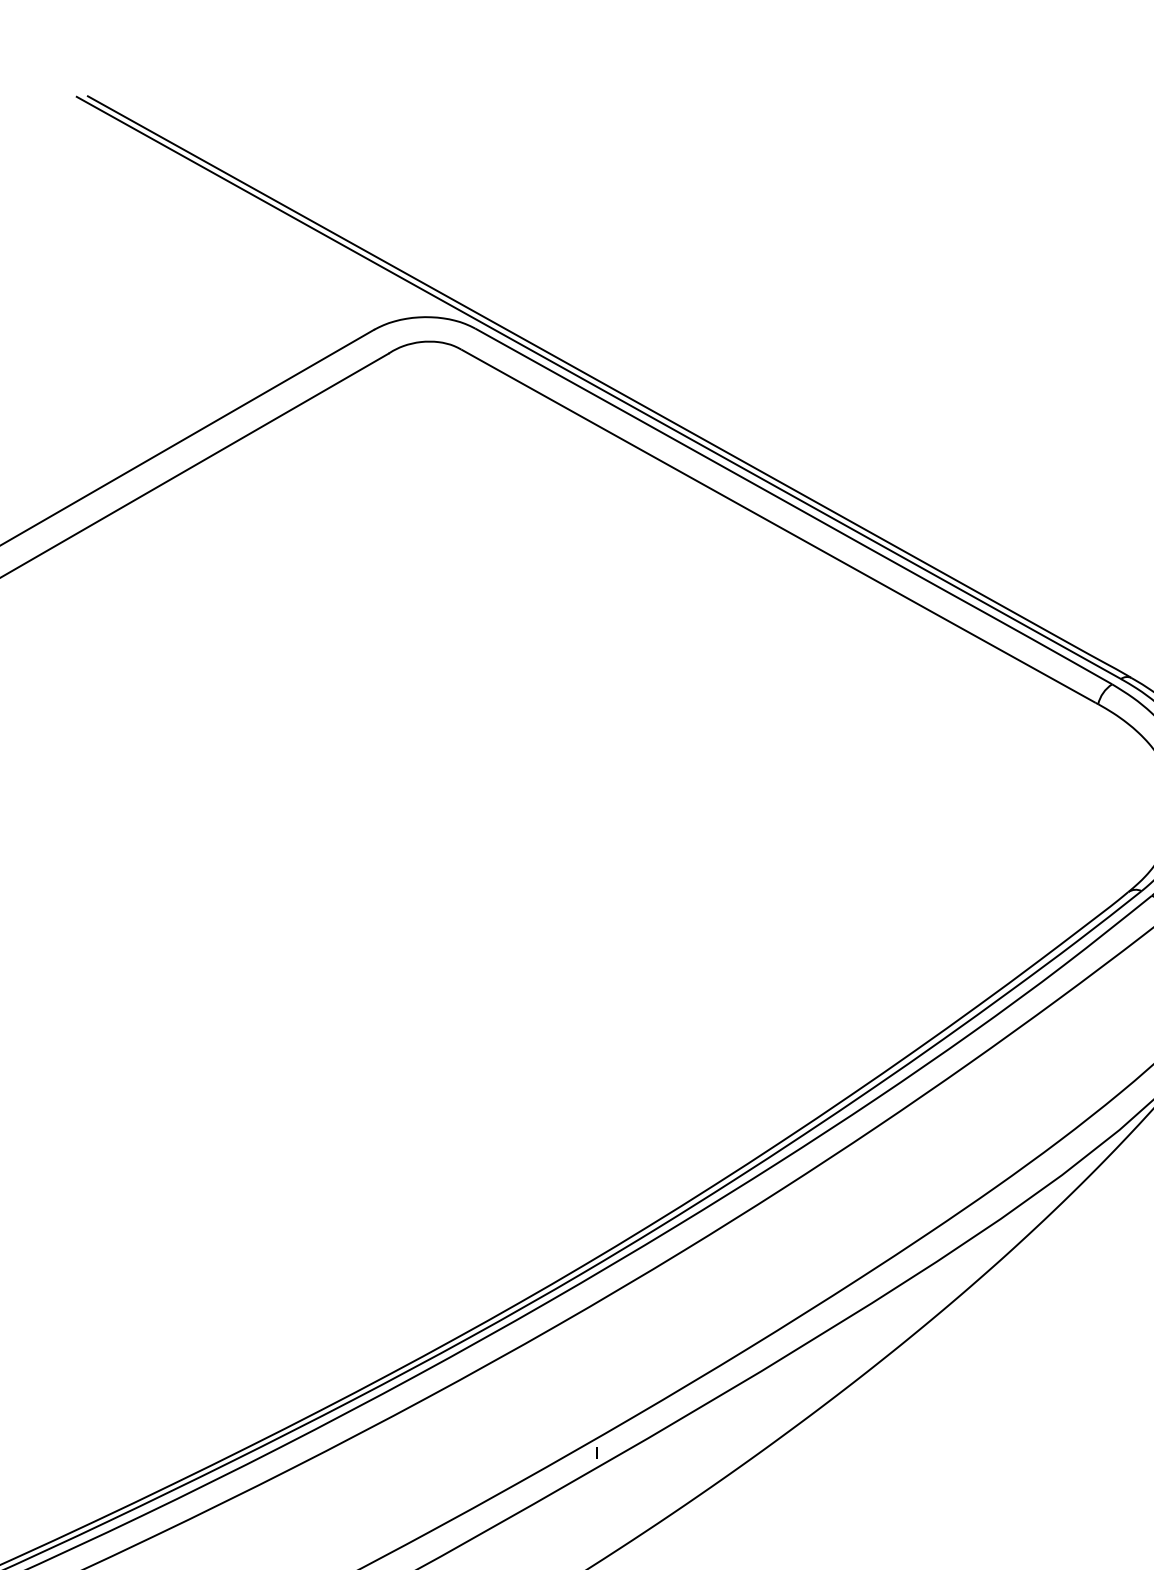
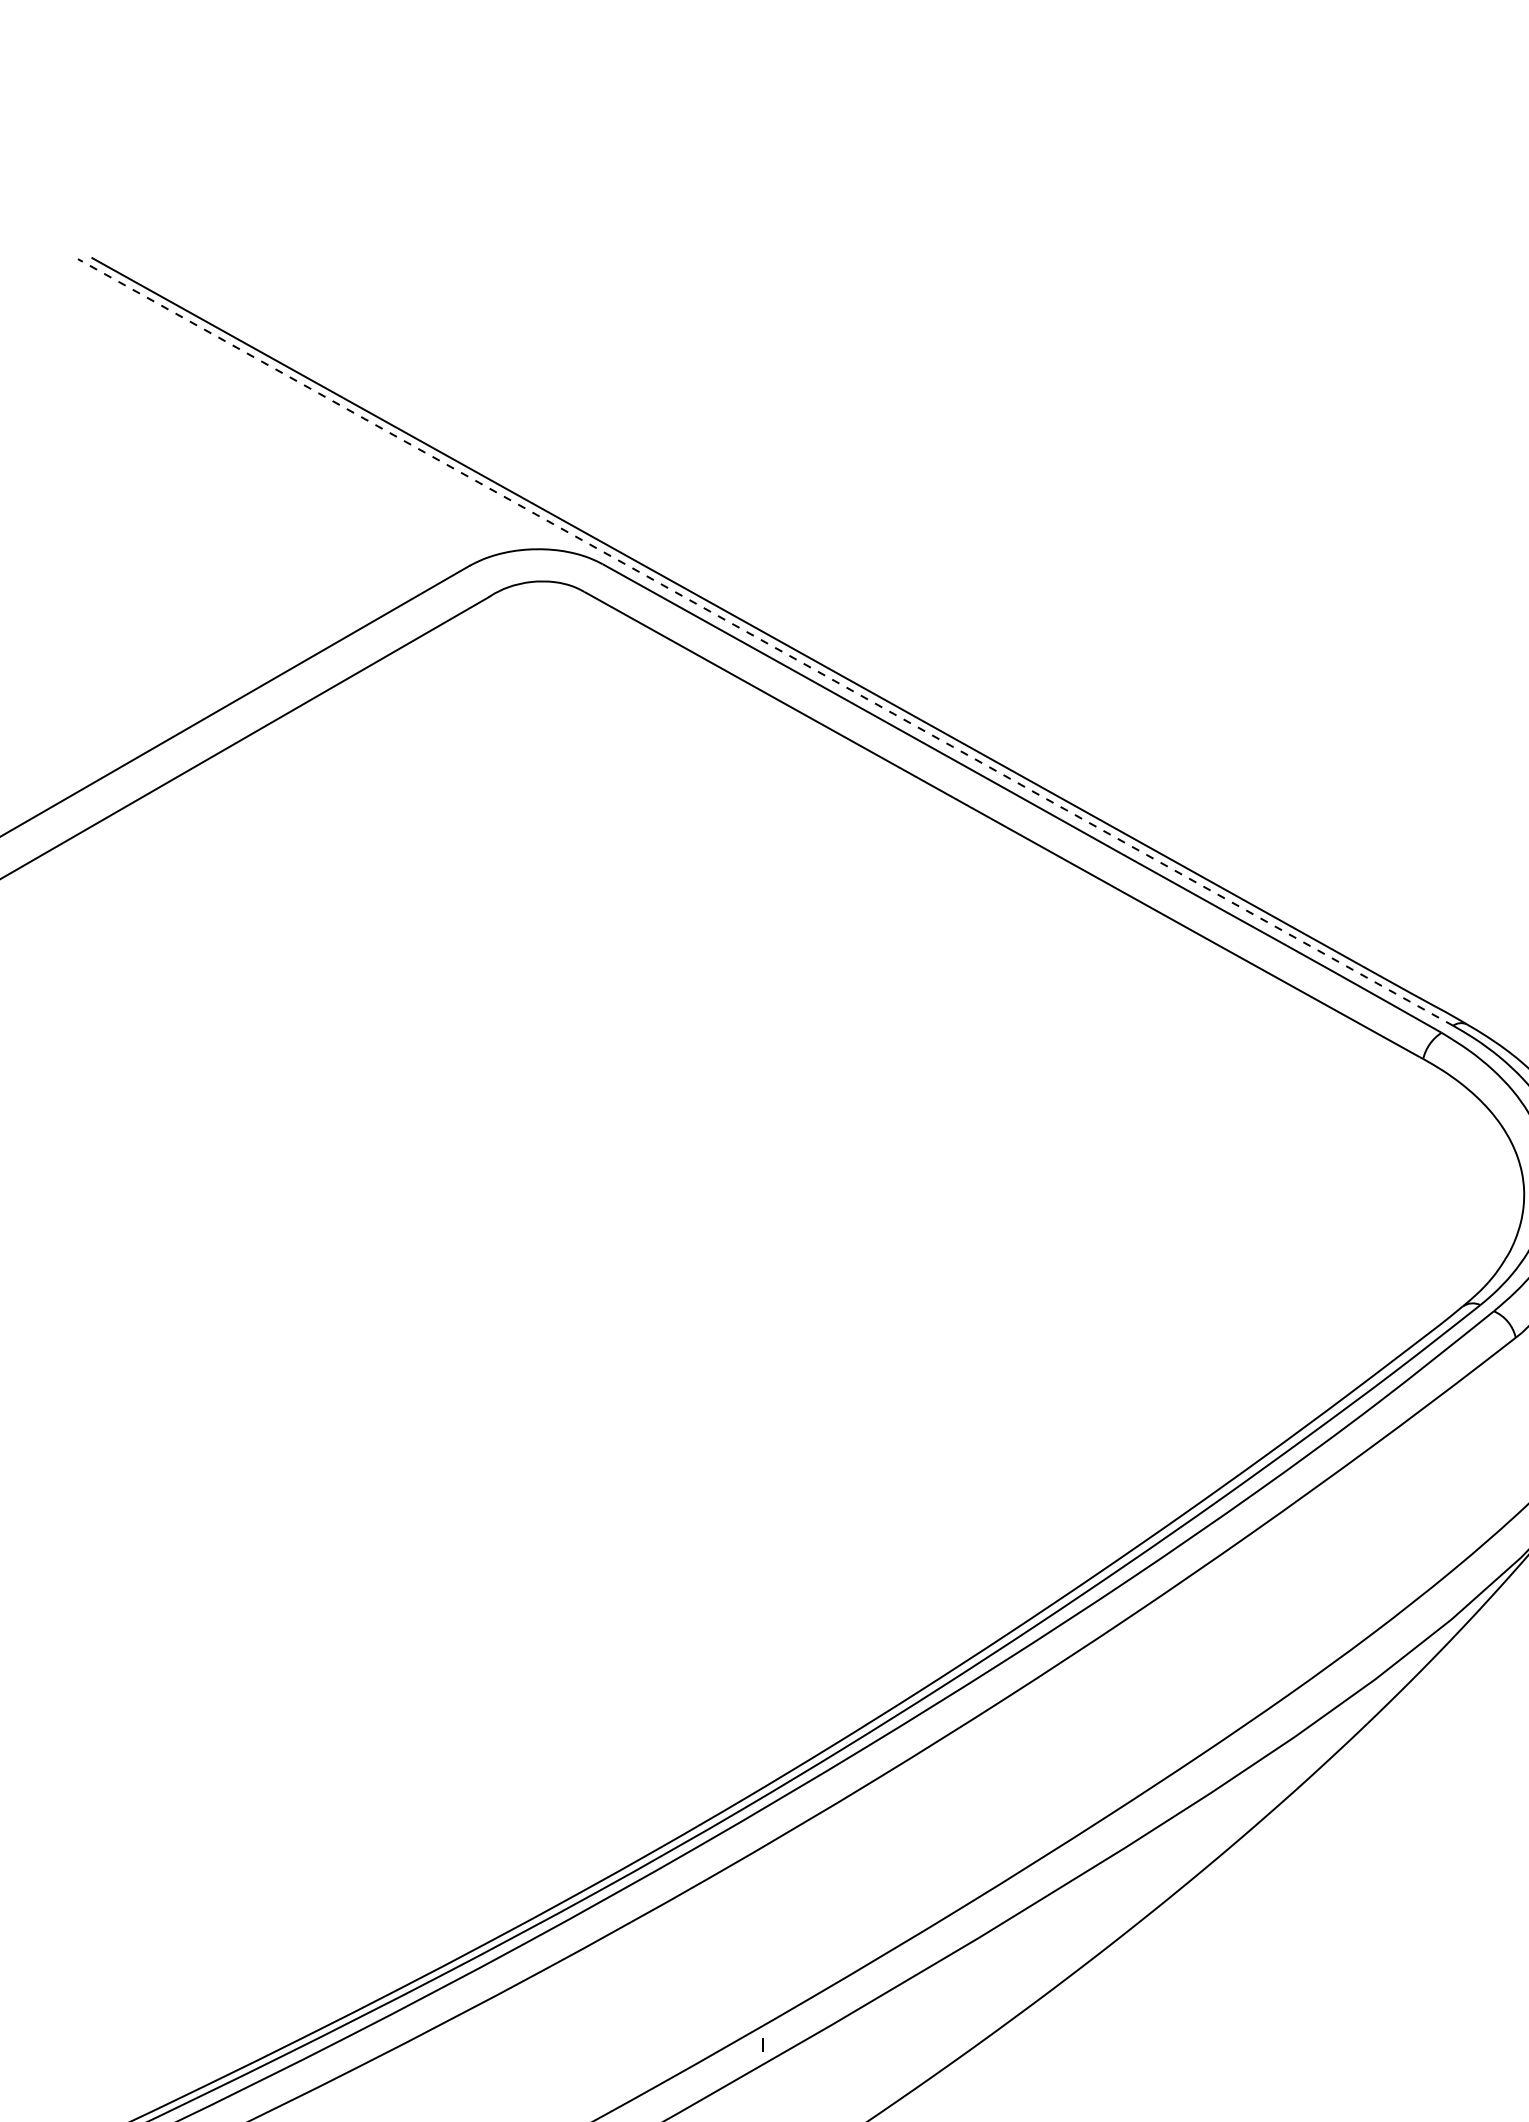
line: (598, 387) -> (765, 642), solid -> dashed

